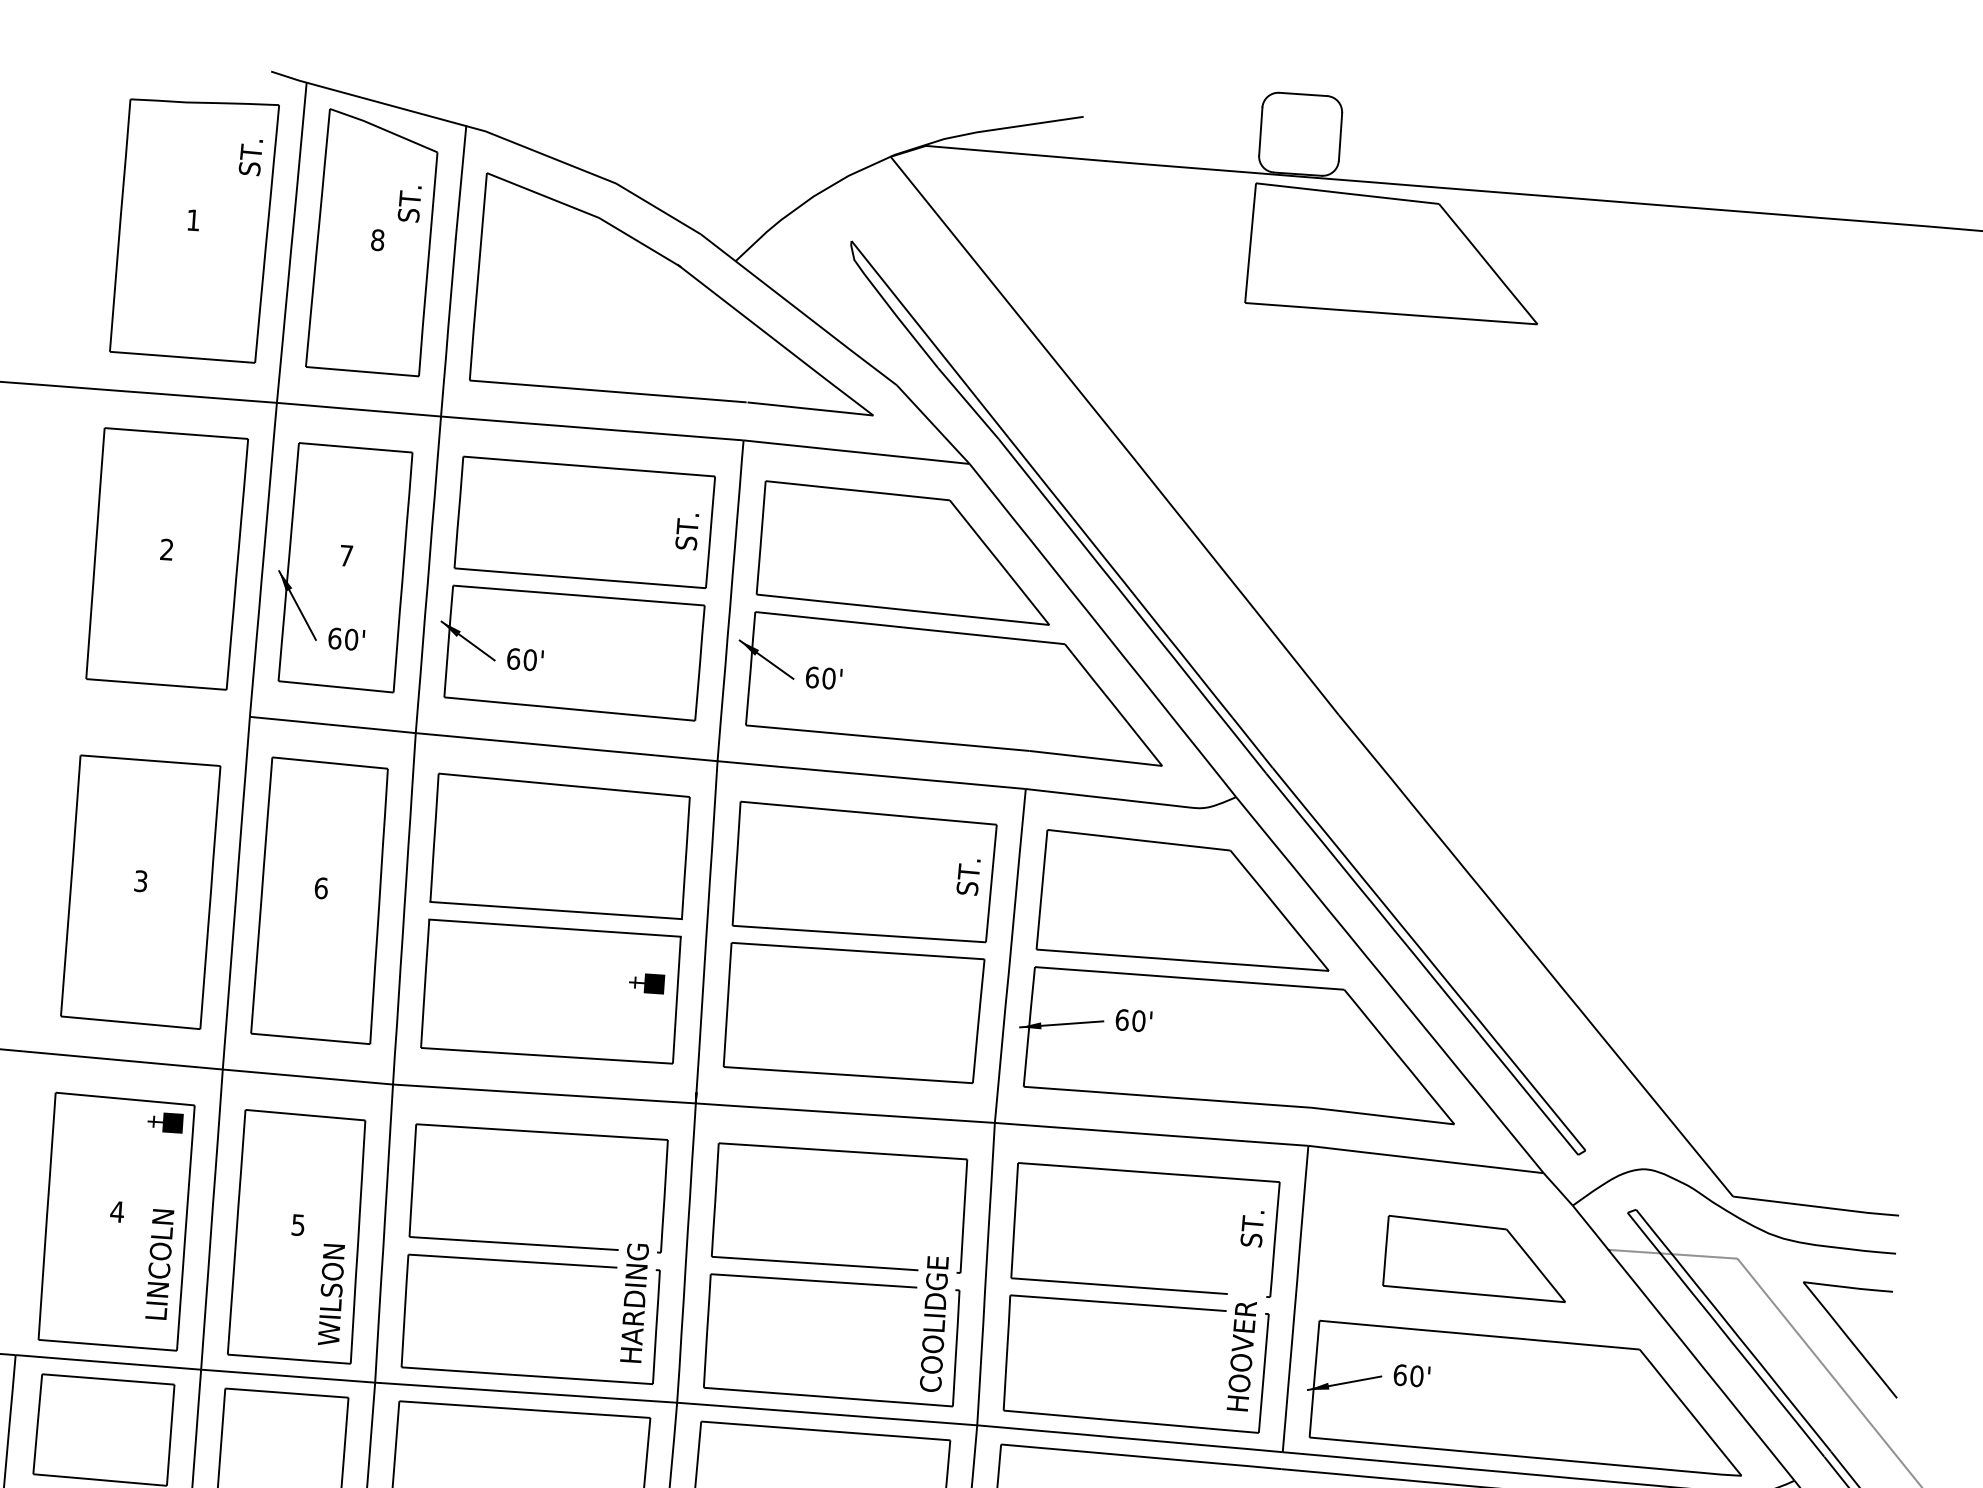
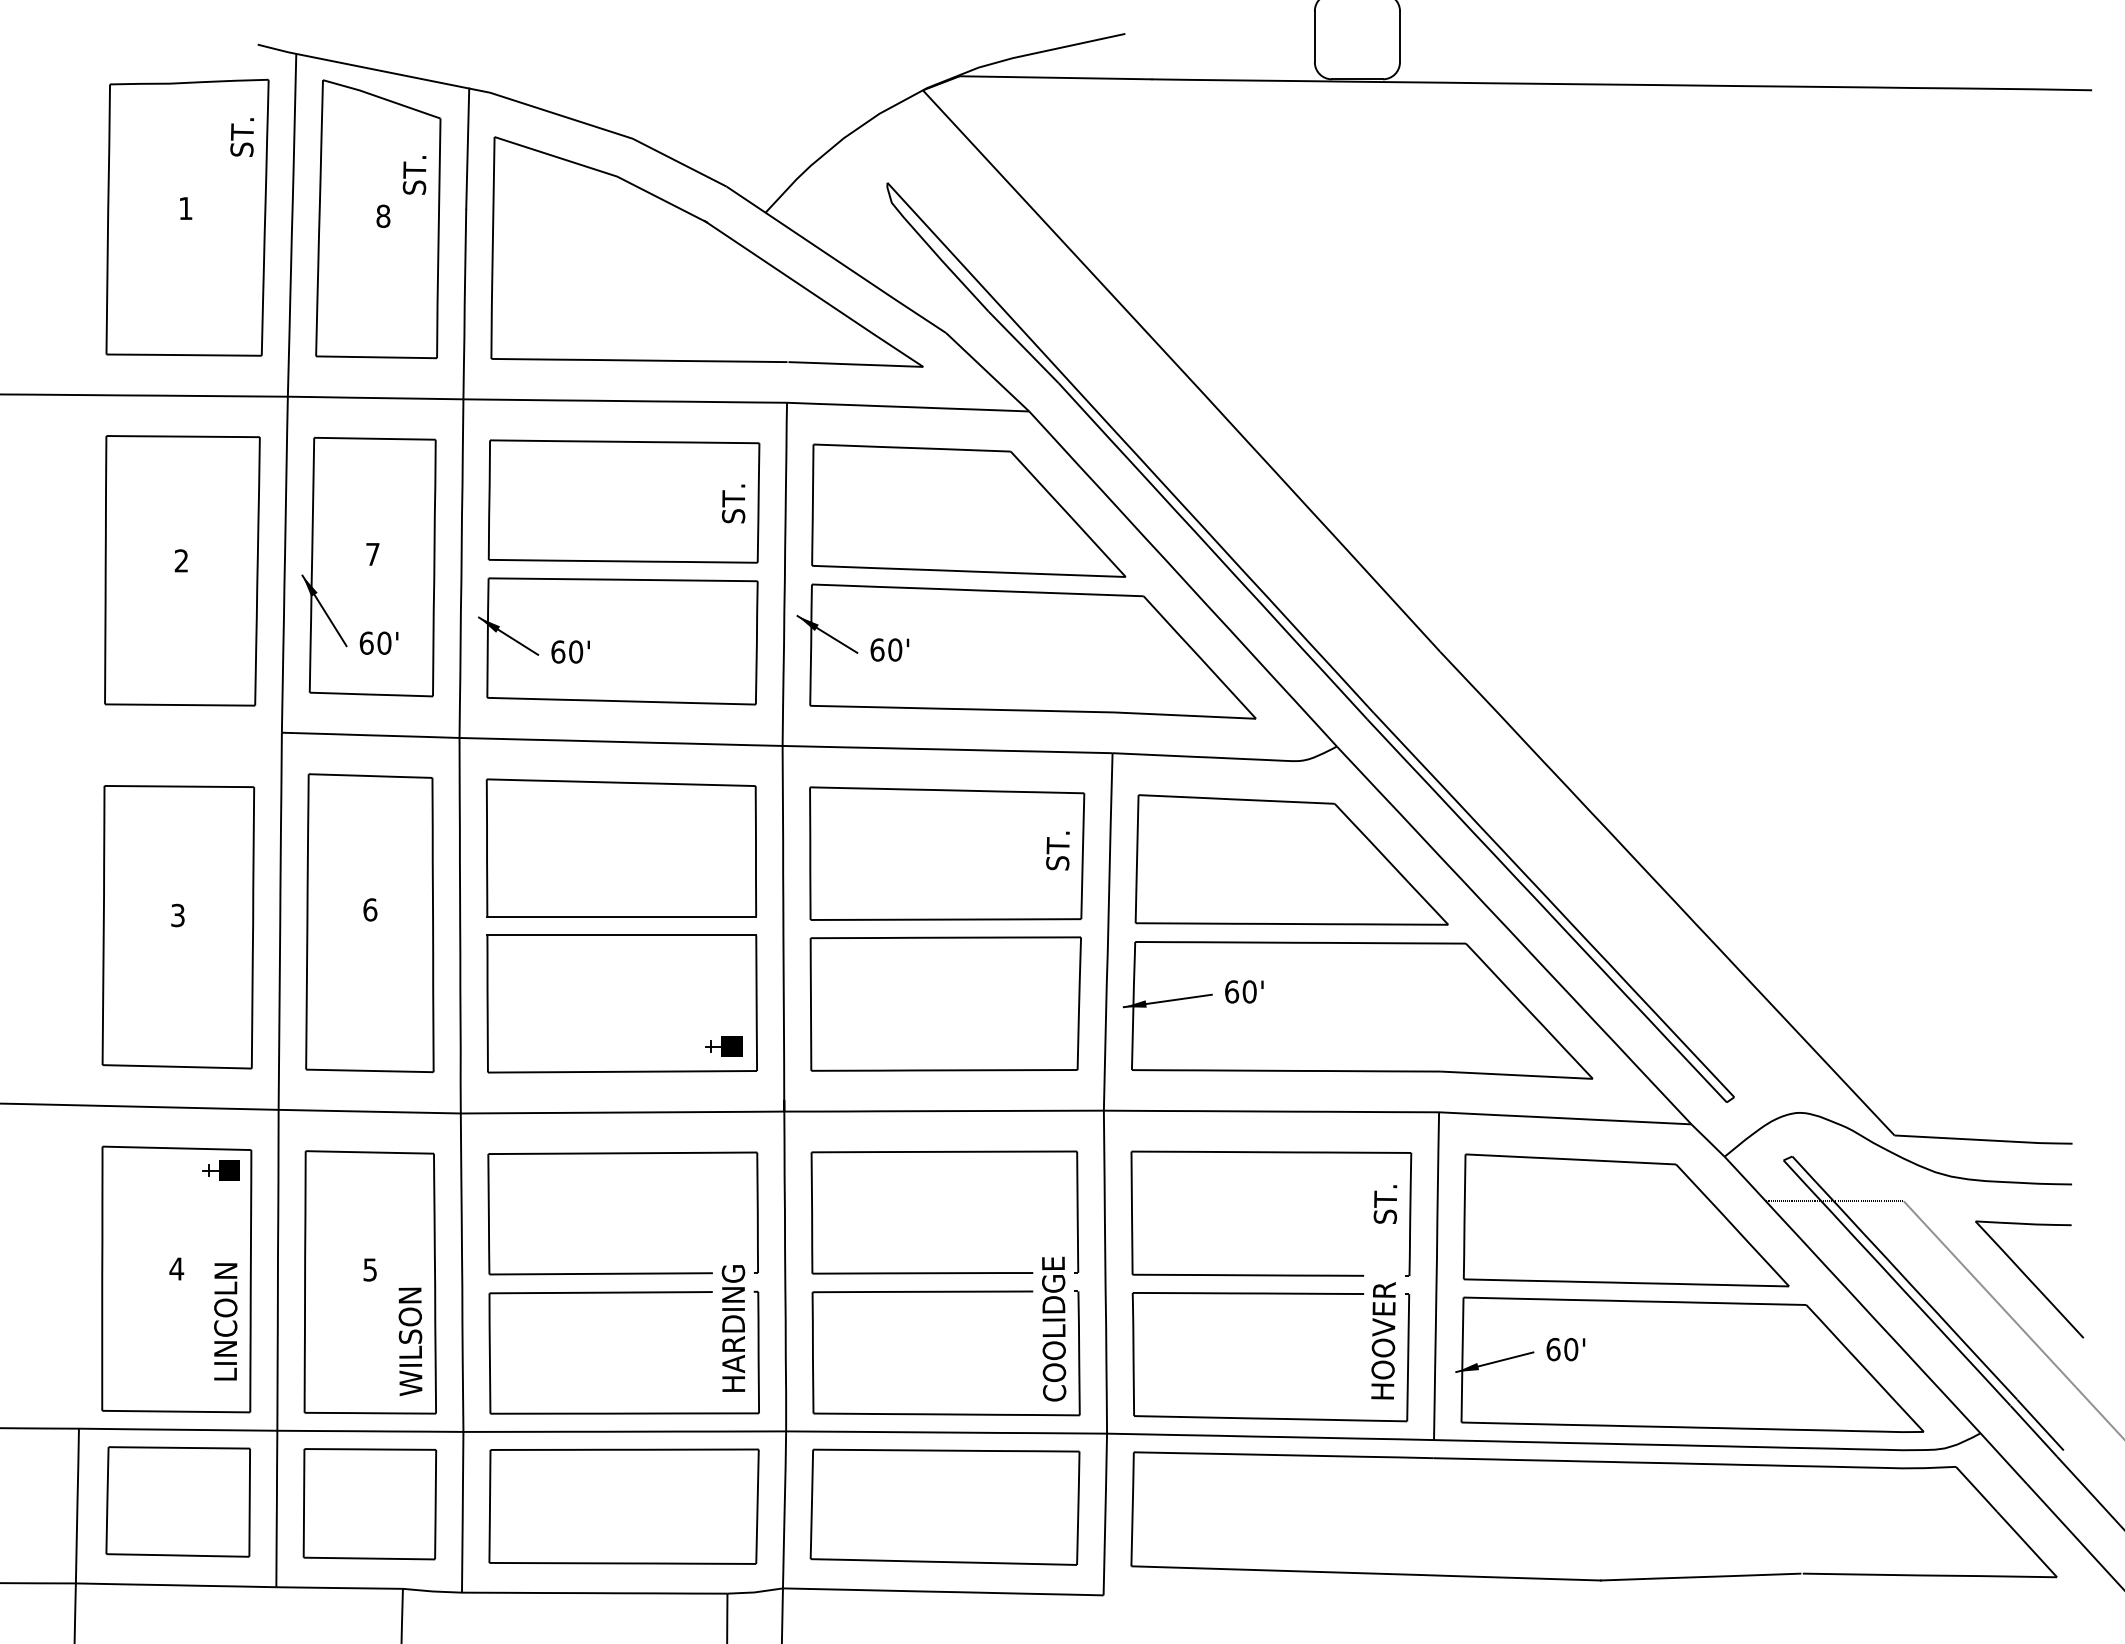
part: (1395, 253) -> (1466, 156), removed
part: (646, 983) -> (723, 1046), moved
part: (1475, 1258) -> (1625, 1220), size x1.67

